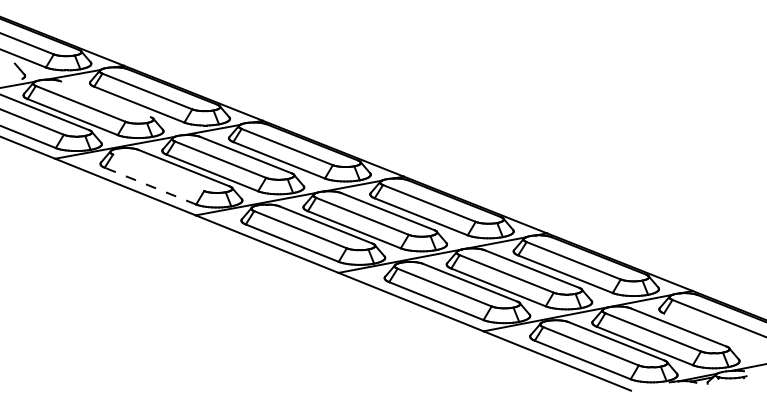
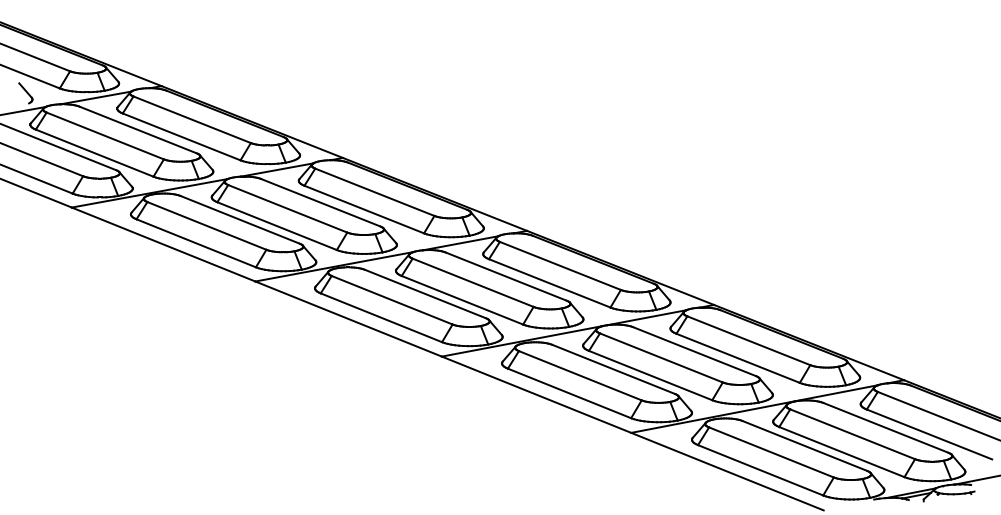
line: (105, 98) -> (137, 129), added
line: (158, 172) -> (206, 225), added
line: (149, 186) -> (195, 243), dashed -> solid
line: (712, 332) -> (929, 434), added

